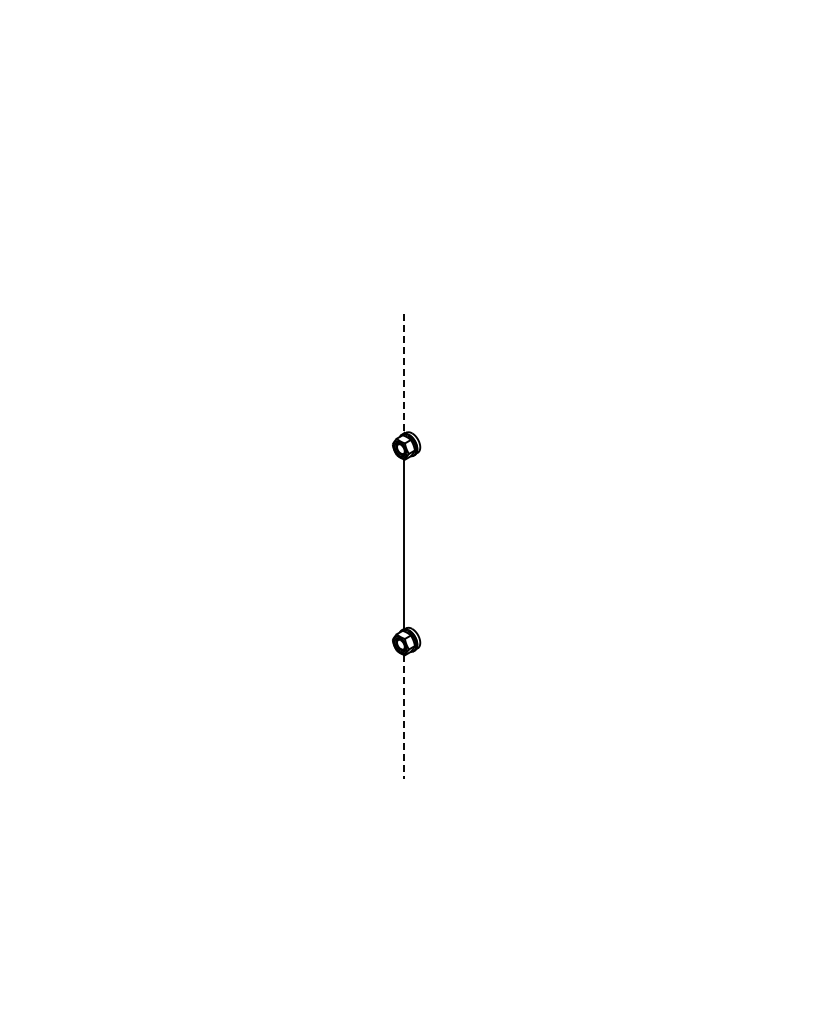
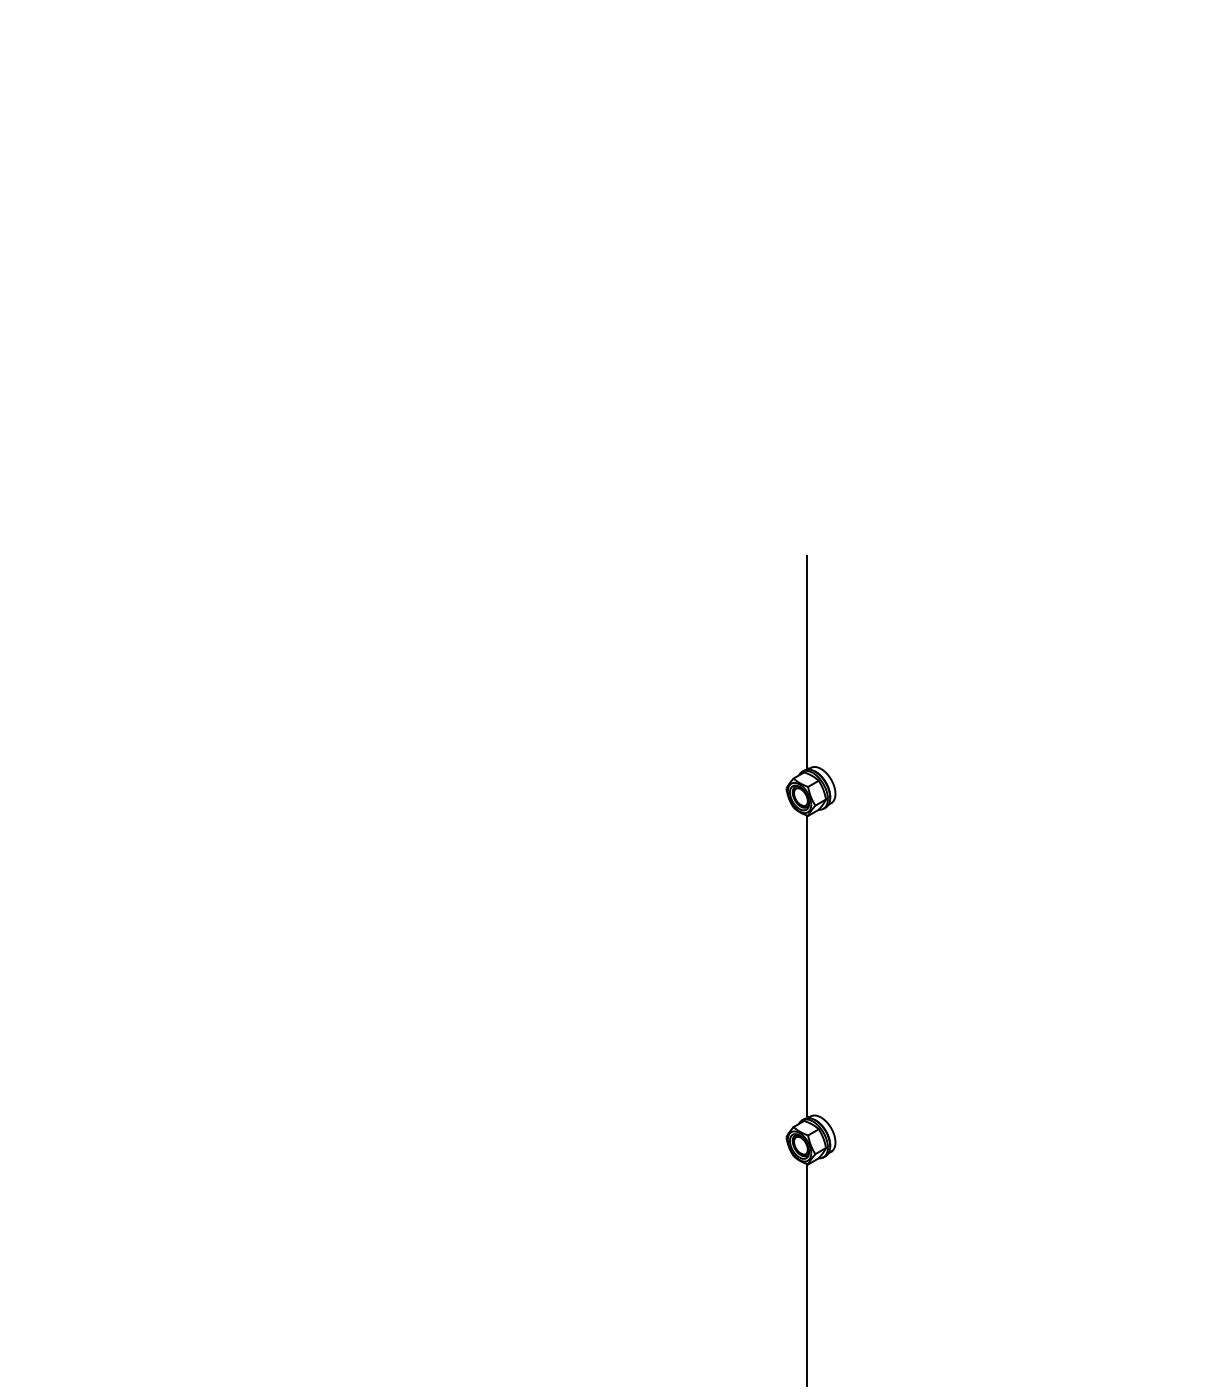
line: (404, 373) -> (807, 662), dashed -> solid
line: (404, 717) -> (807, 1275), dashed -> solid

